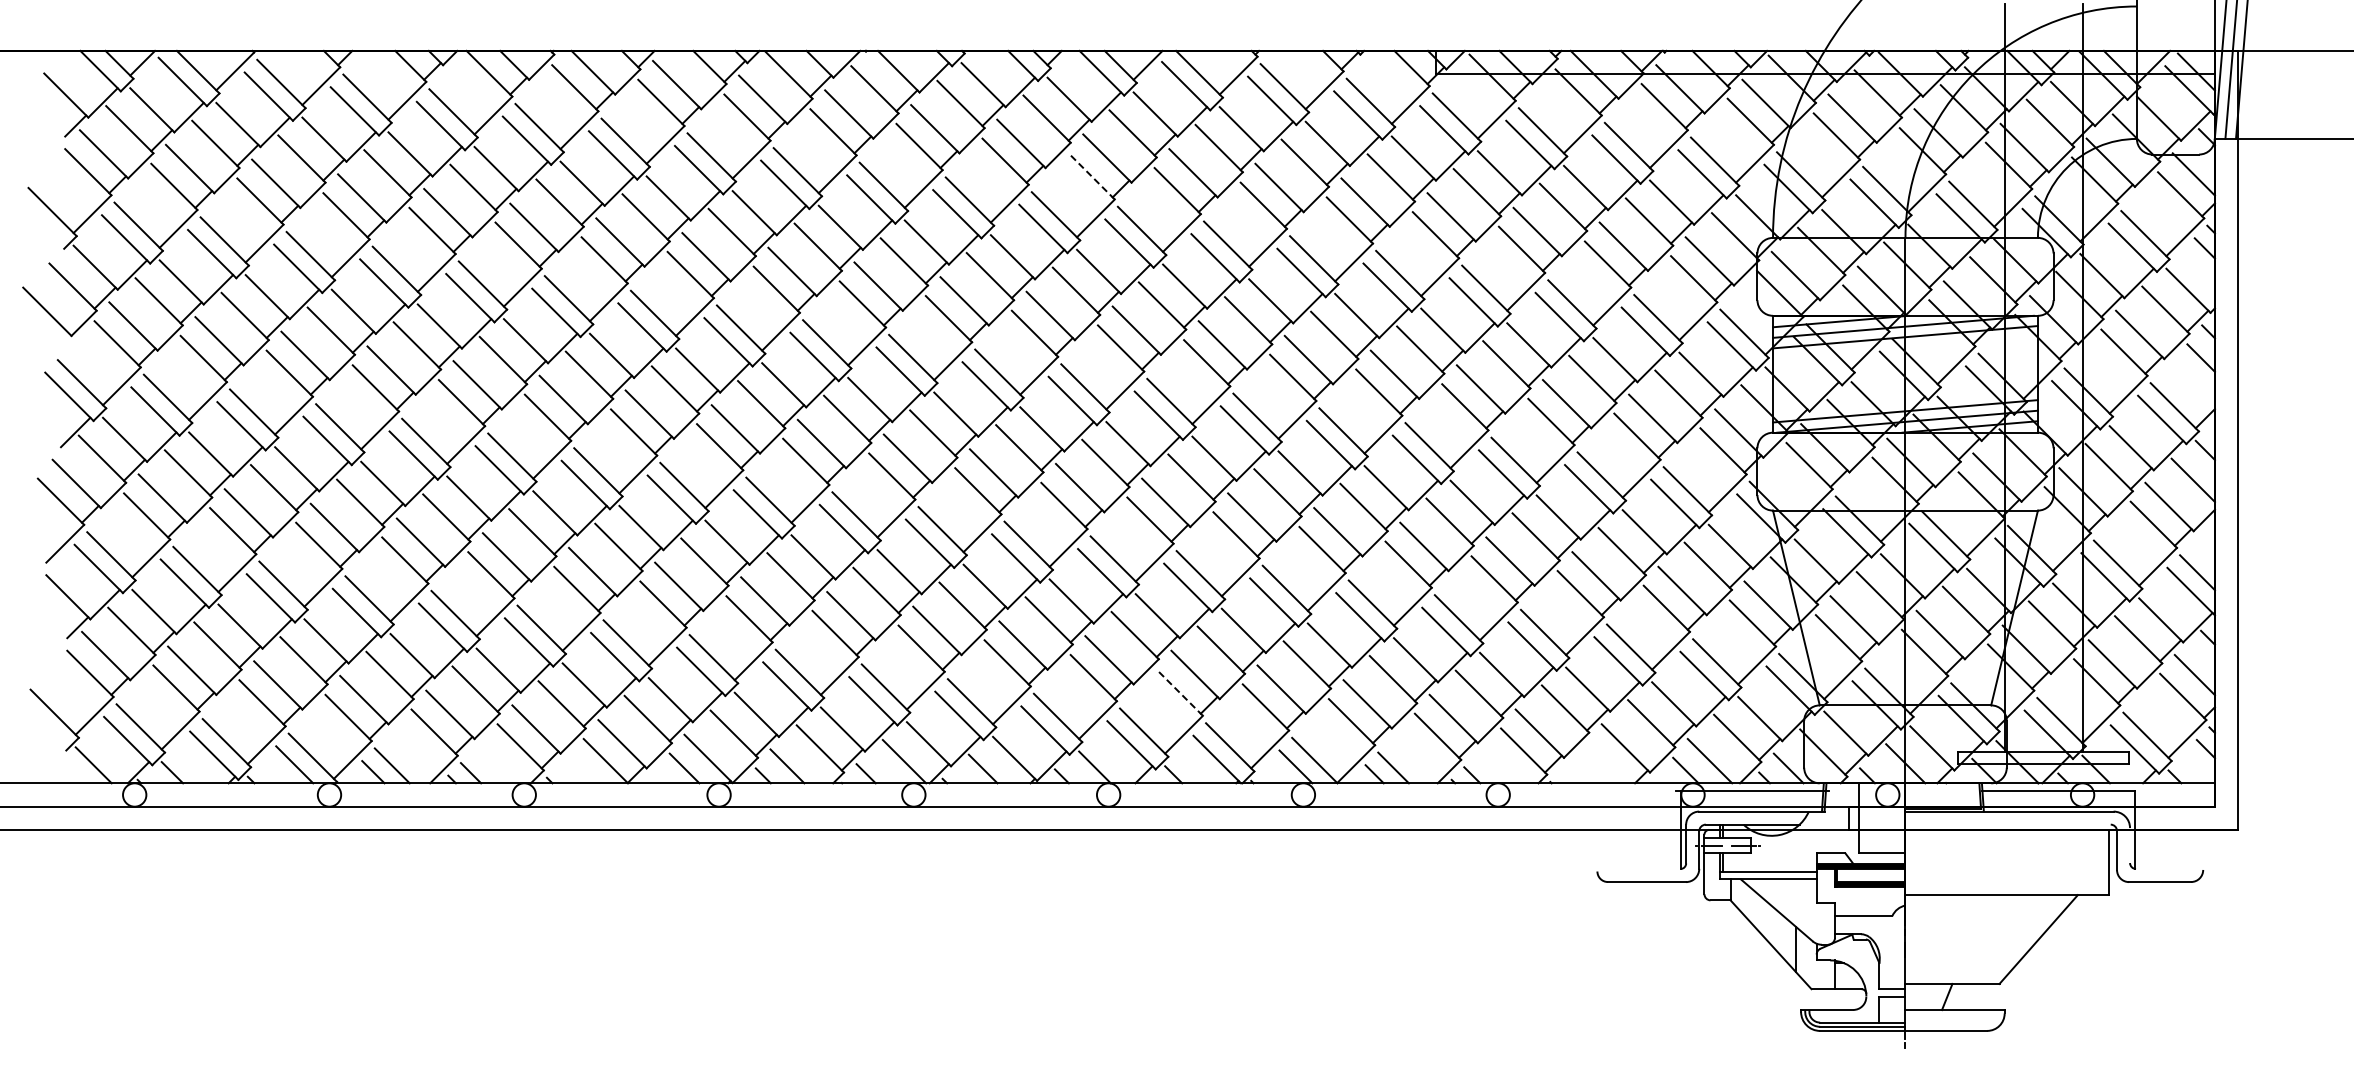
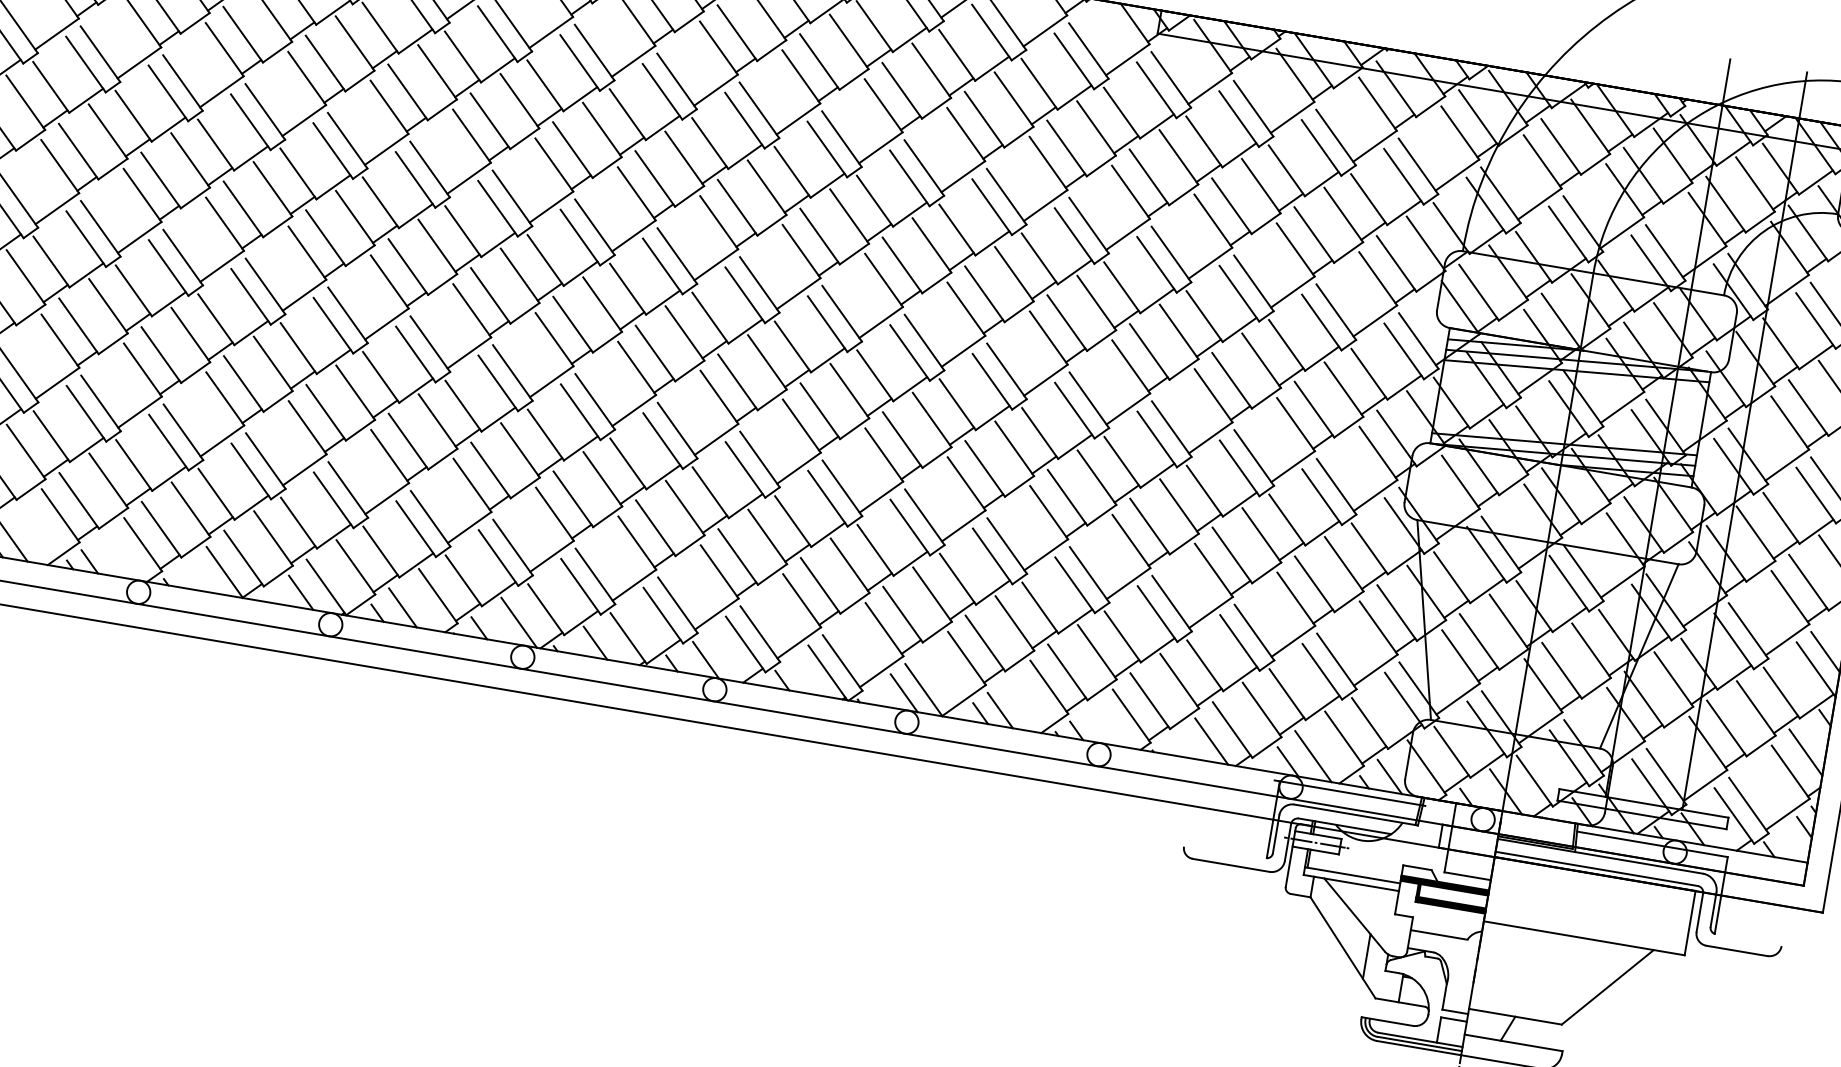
line: (1091, 176) -> (801, 77), dashed -> solid
line: (1179, 692) -> (801, 600), dashed -> solid
line: (1607, 763) -> (1211, 741), added
line: (2007, 824) -> (1596, 868), added
line: (2130, 845) -> (1713, 909), added

